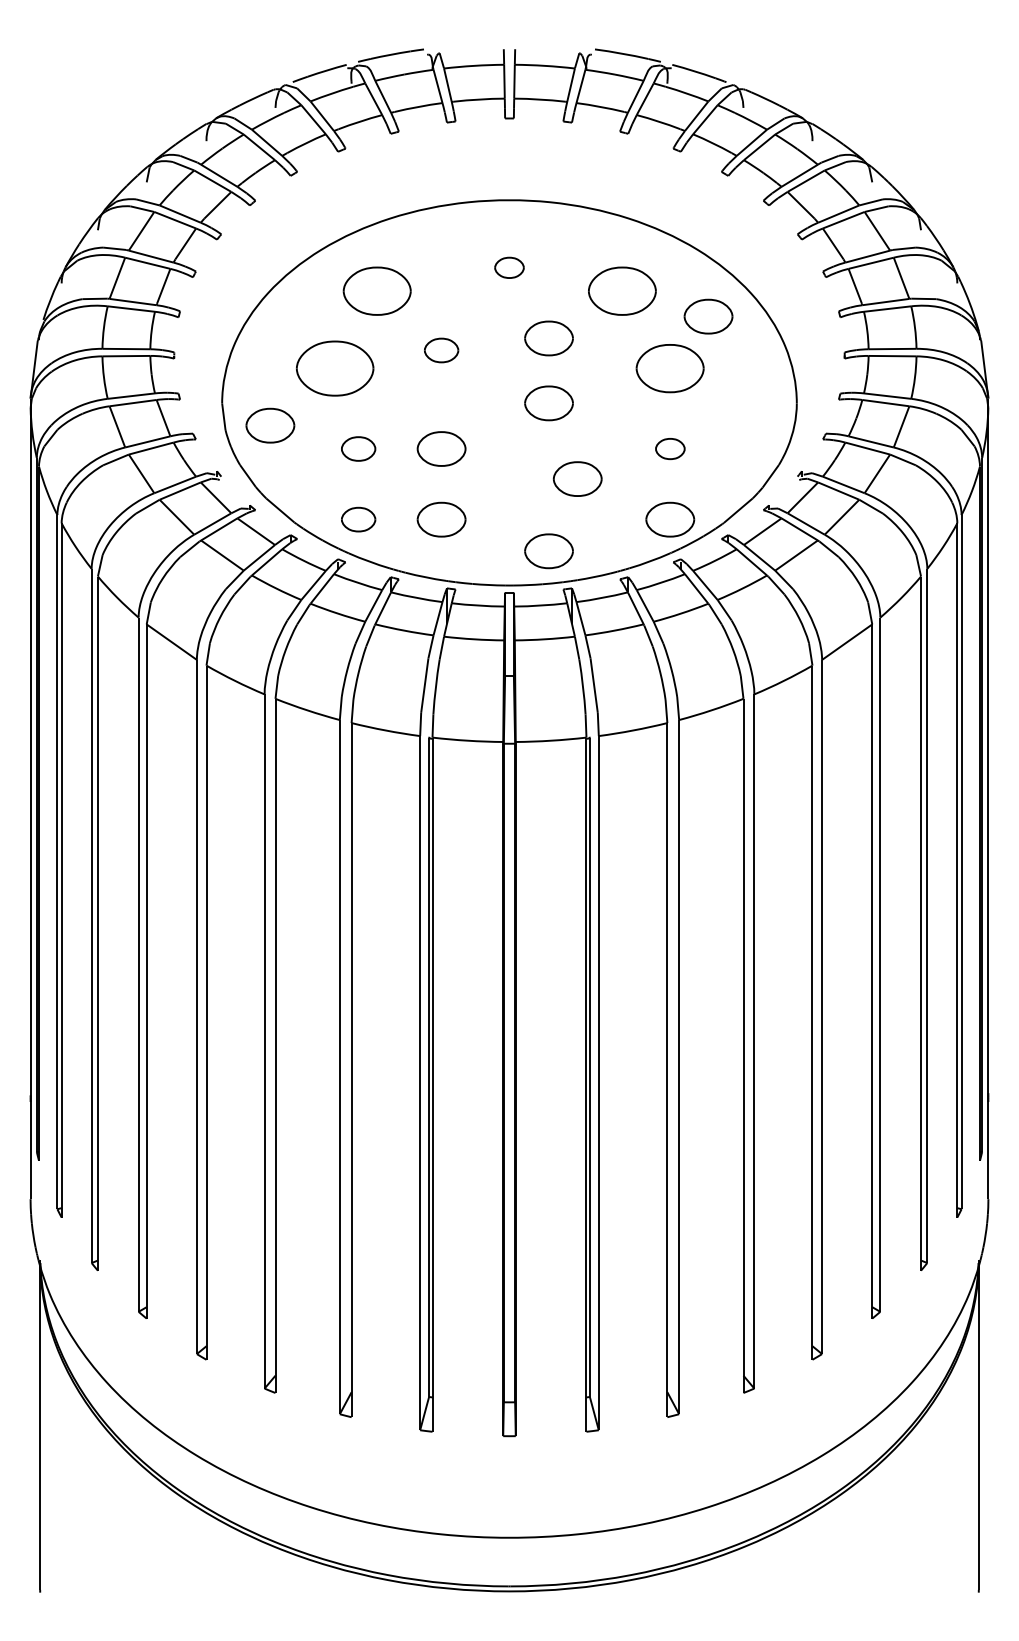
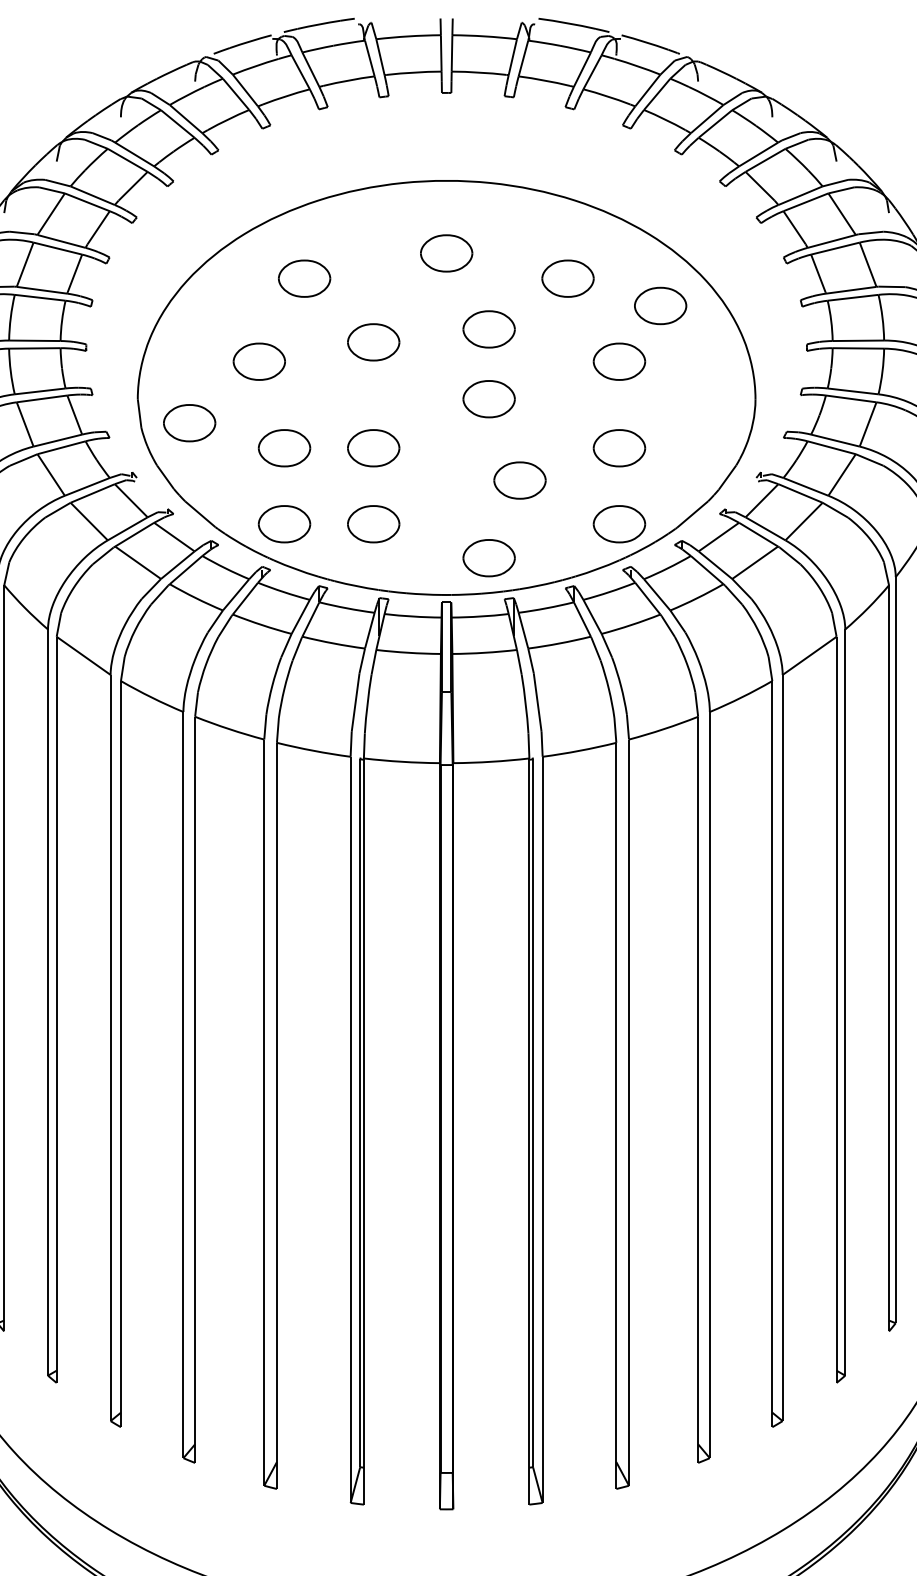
part: (509, 267) -> (446, 253), size x1.67
part: (377, 291) -> (304, 278), size x0.71
part: (622, 291) -> (568, 278), size x0.71
part: (441, 350) -> (373, 342), size x1.43
part: (335, 368) -> (259, 361), size x0.62
part: (670, 368) -> (619, 361), size x0.71
part: (358, 448) -> (284, 447), size x1.43
part: (670, 448) -> (619, 447), size x1.67
part: (358, 519) -> (284, 524), size x1.43

